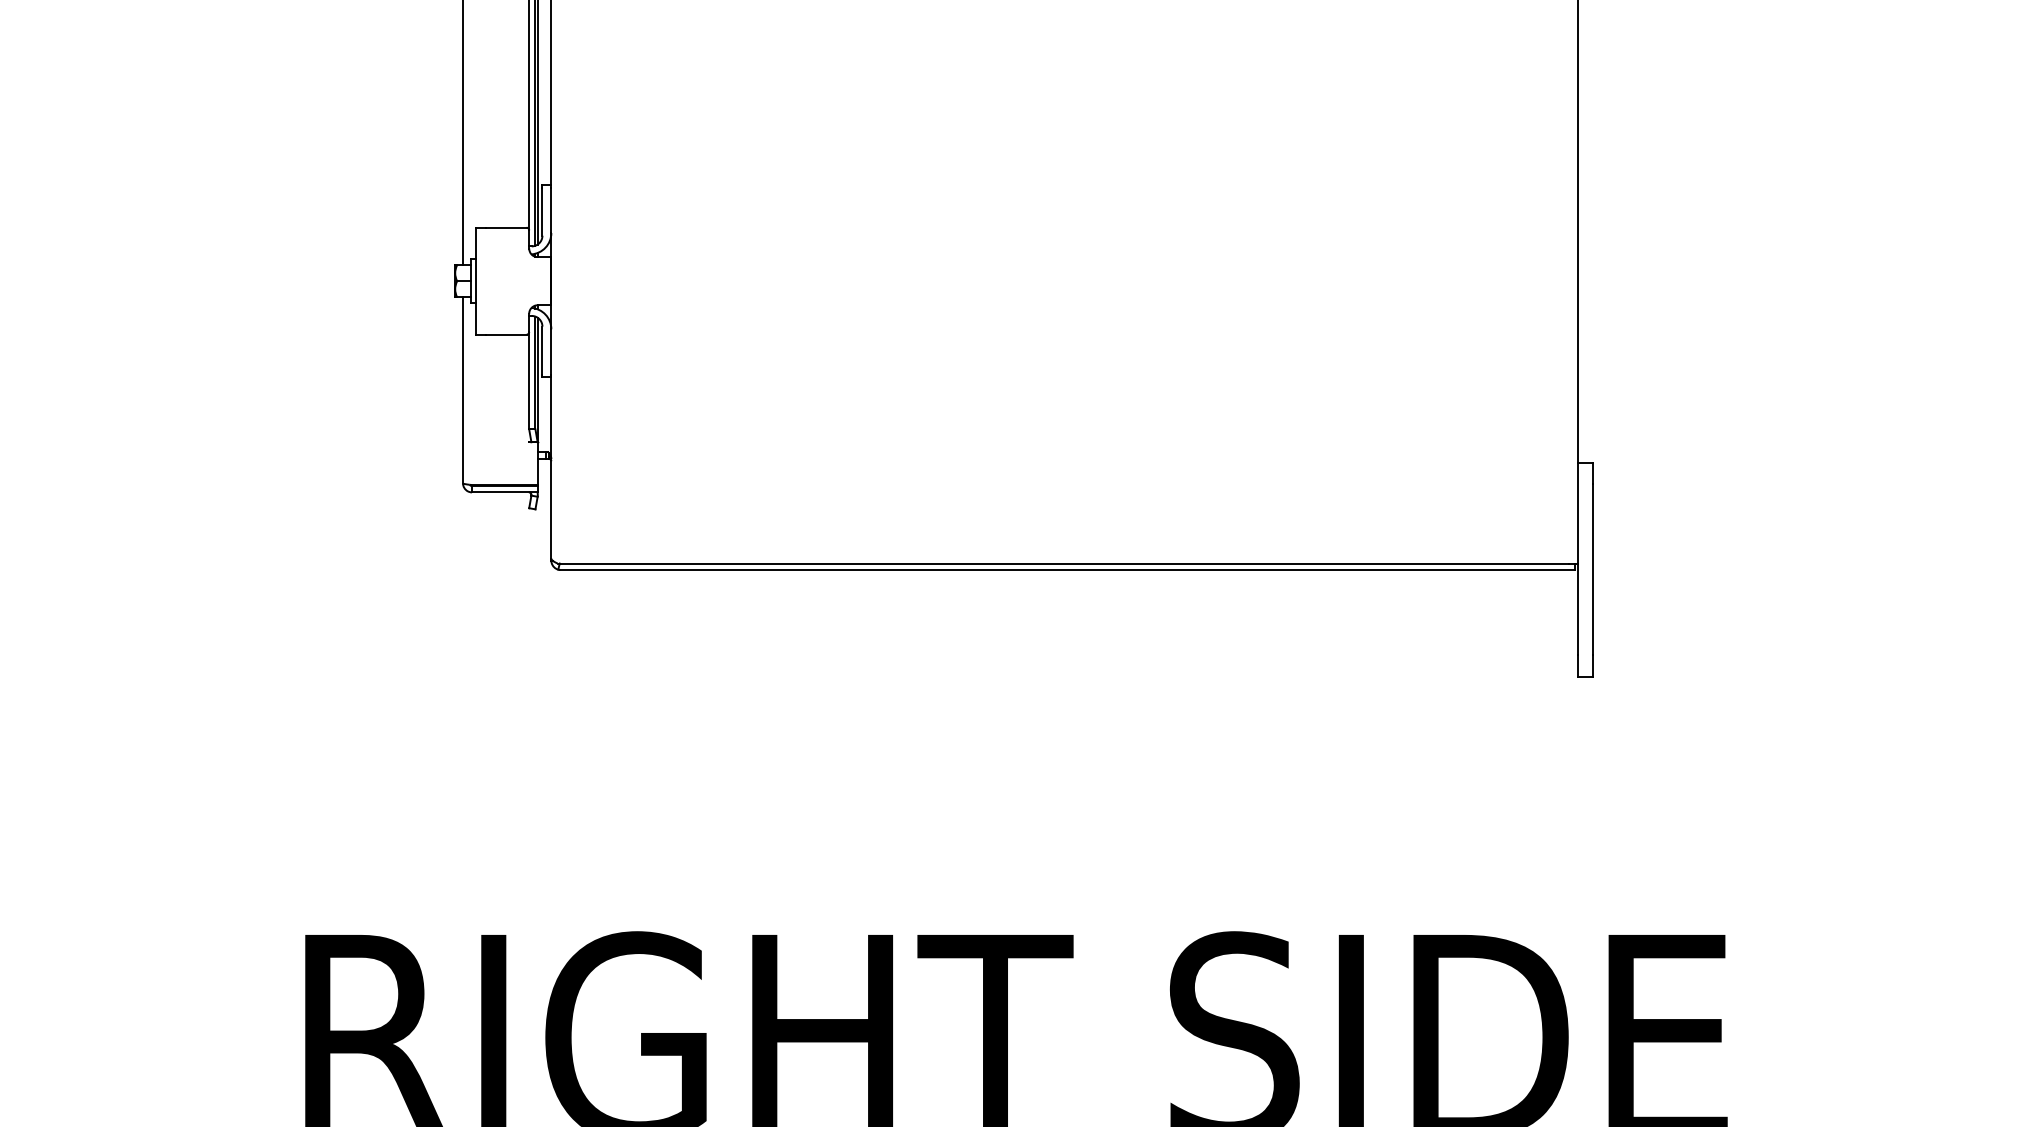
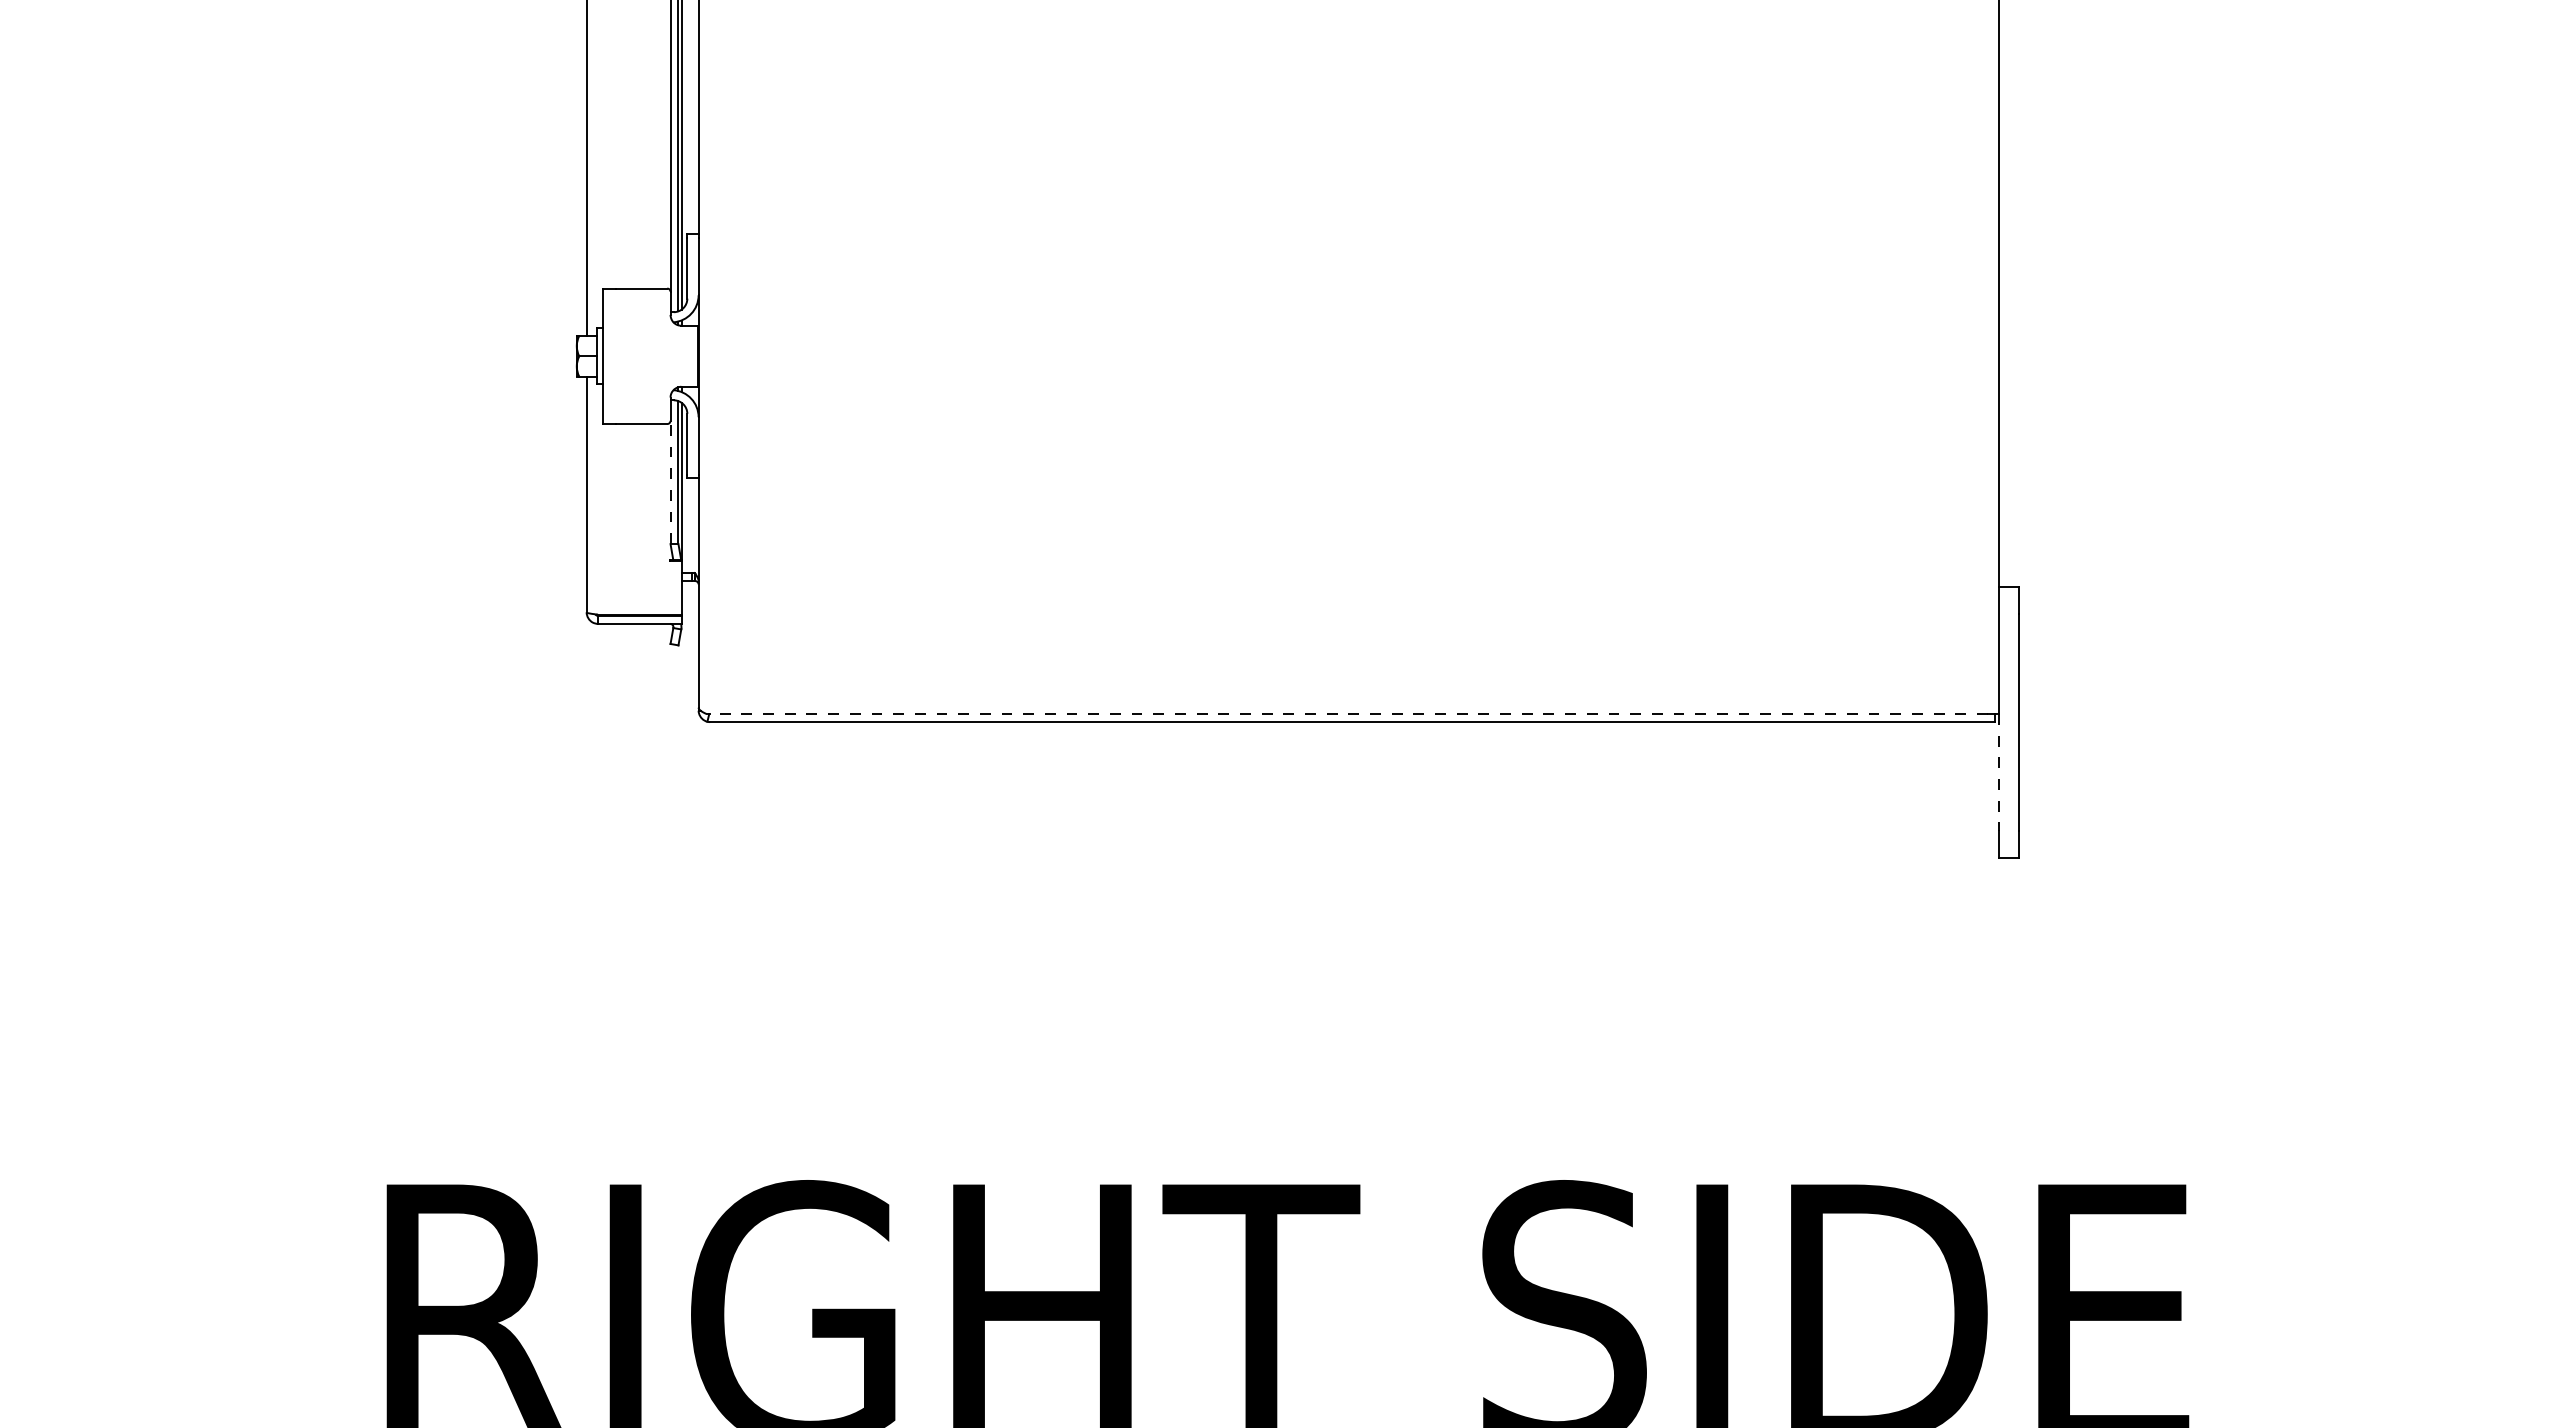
line: (529, 380) -> (670, 482), solid -> dashed
line: (1064, 563) -> (1348, 714), solid -> dashed
line: (1578, 609) -> (1999, 772), solid -> dashed

